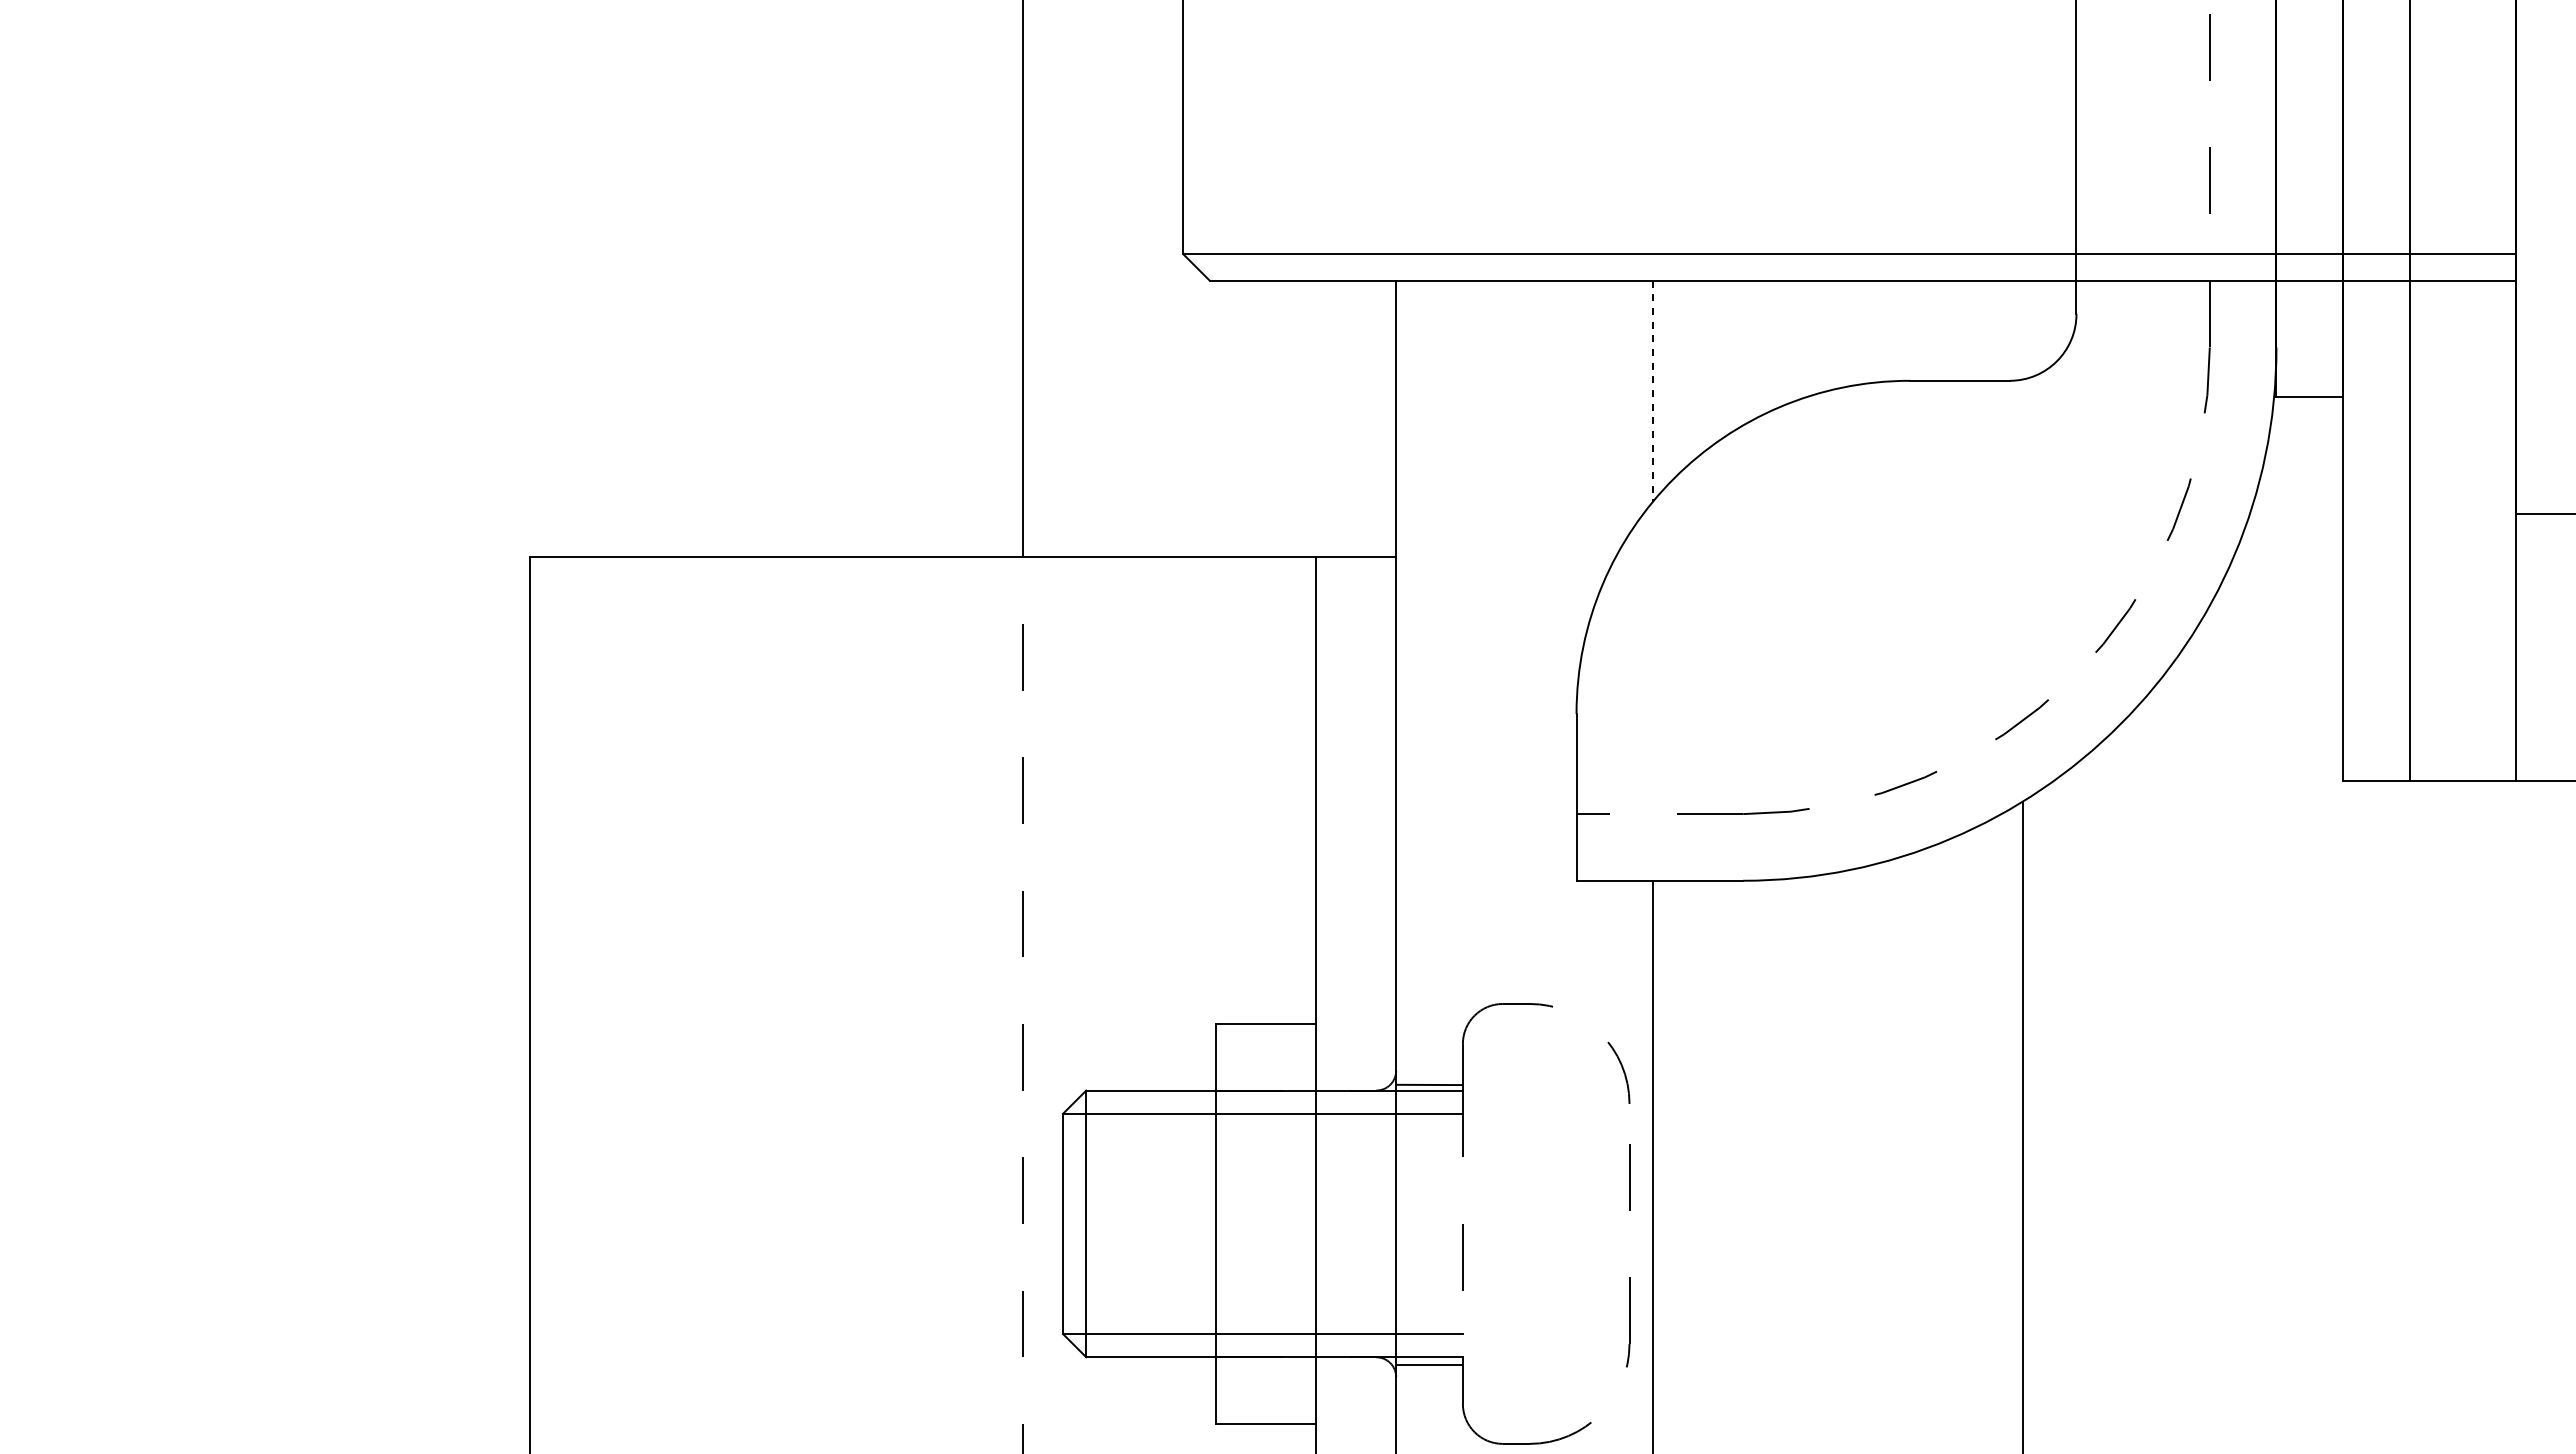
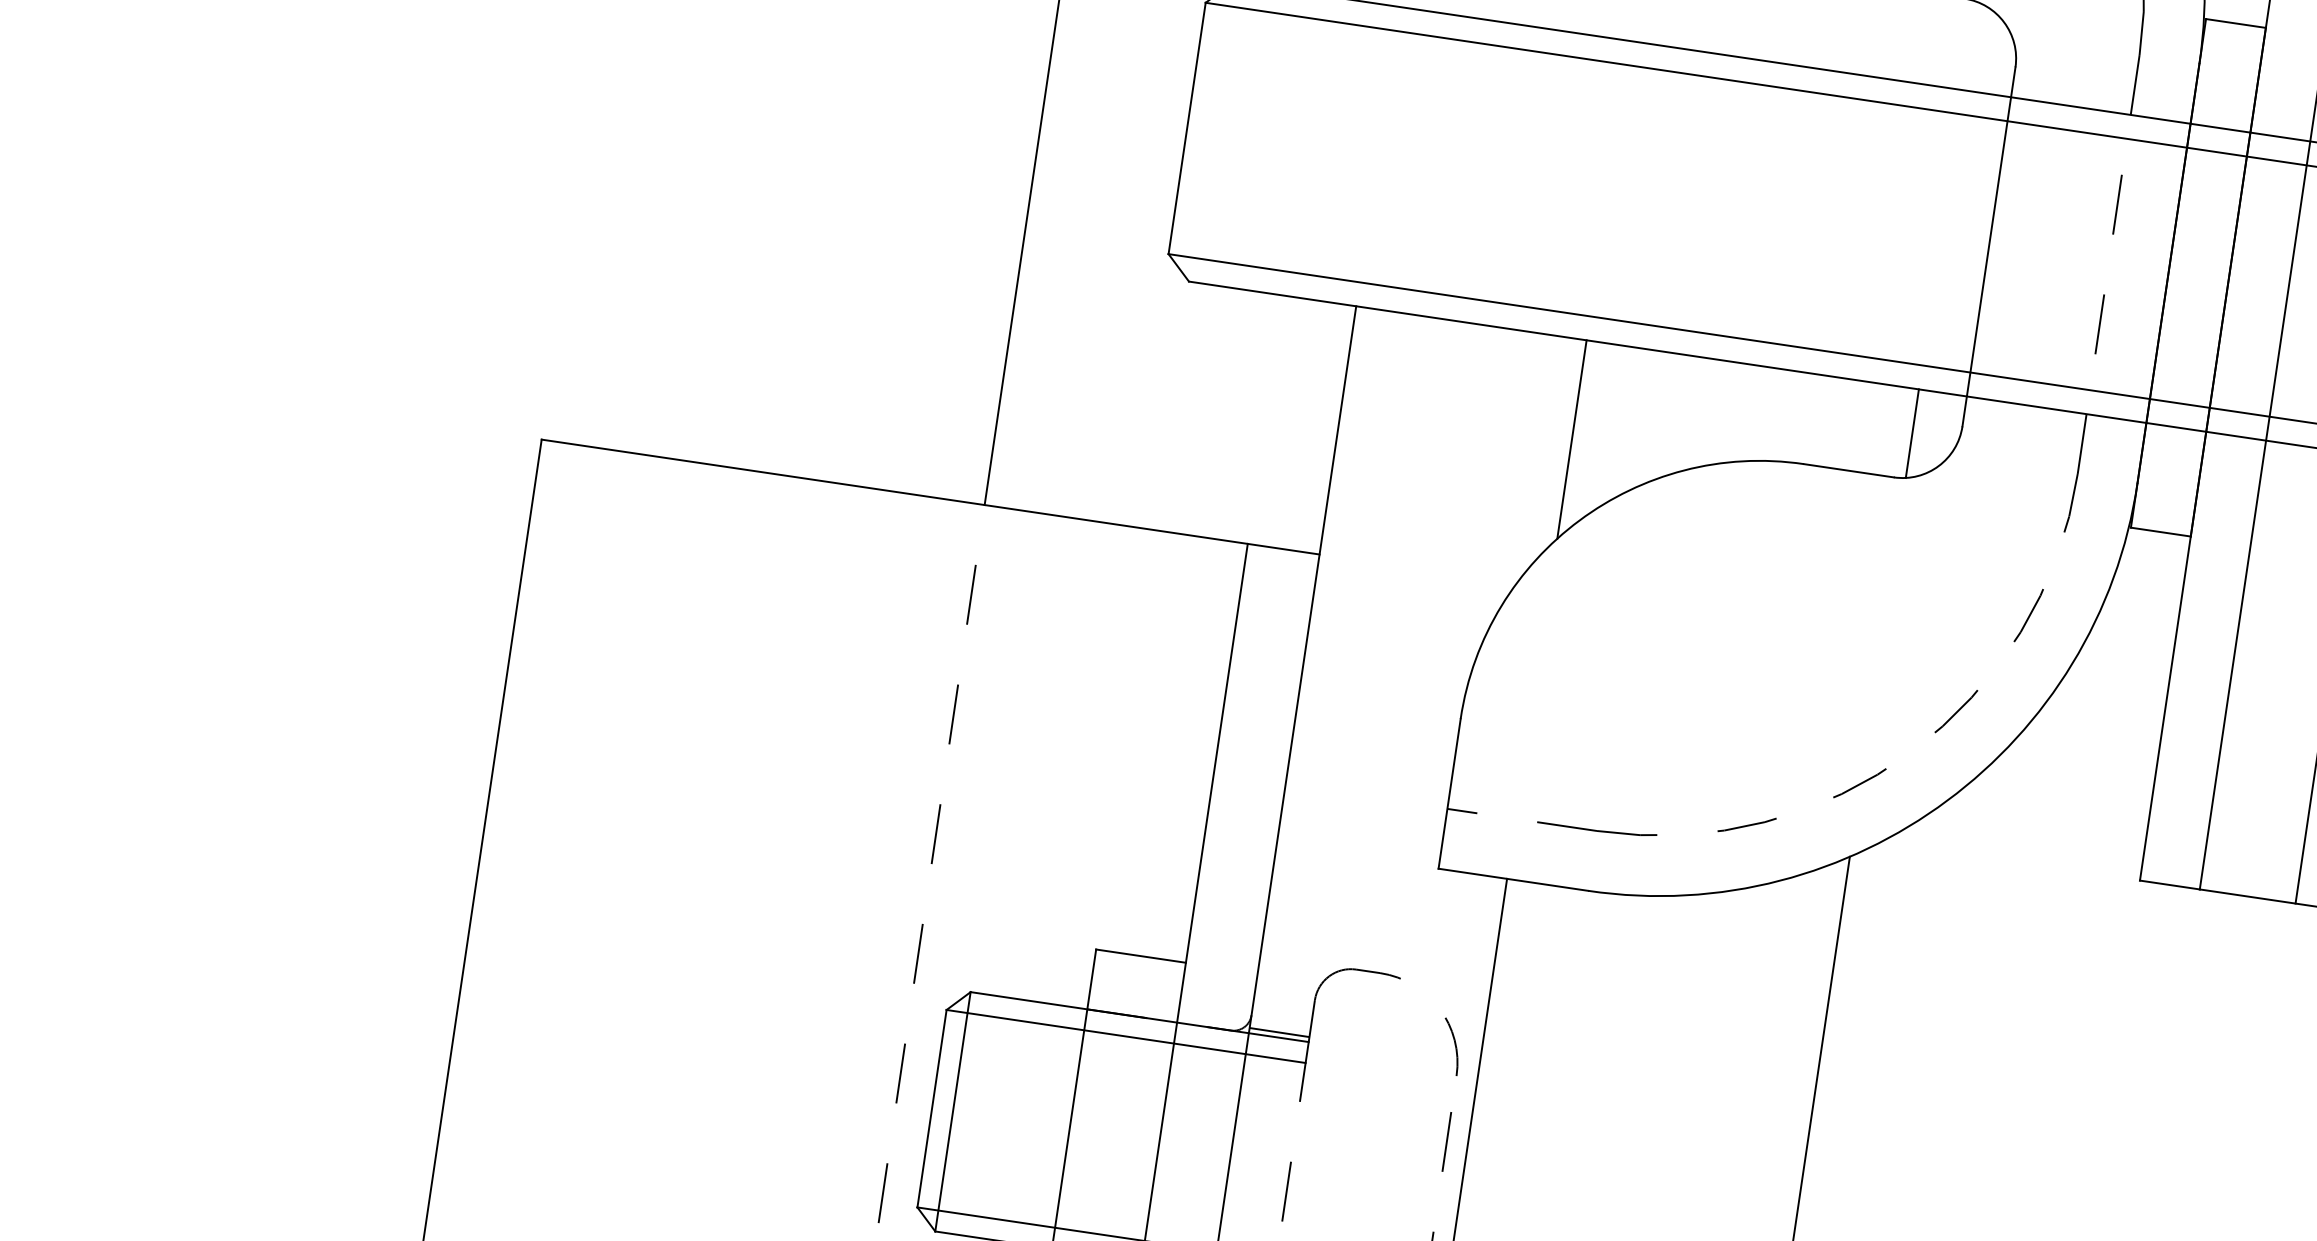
line: (2023, 329) -> (1912, 433), added
line: (1652, 391) -> (1571, 439), dashed -> solid

